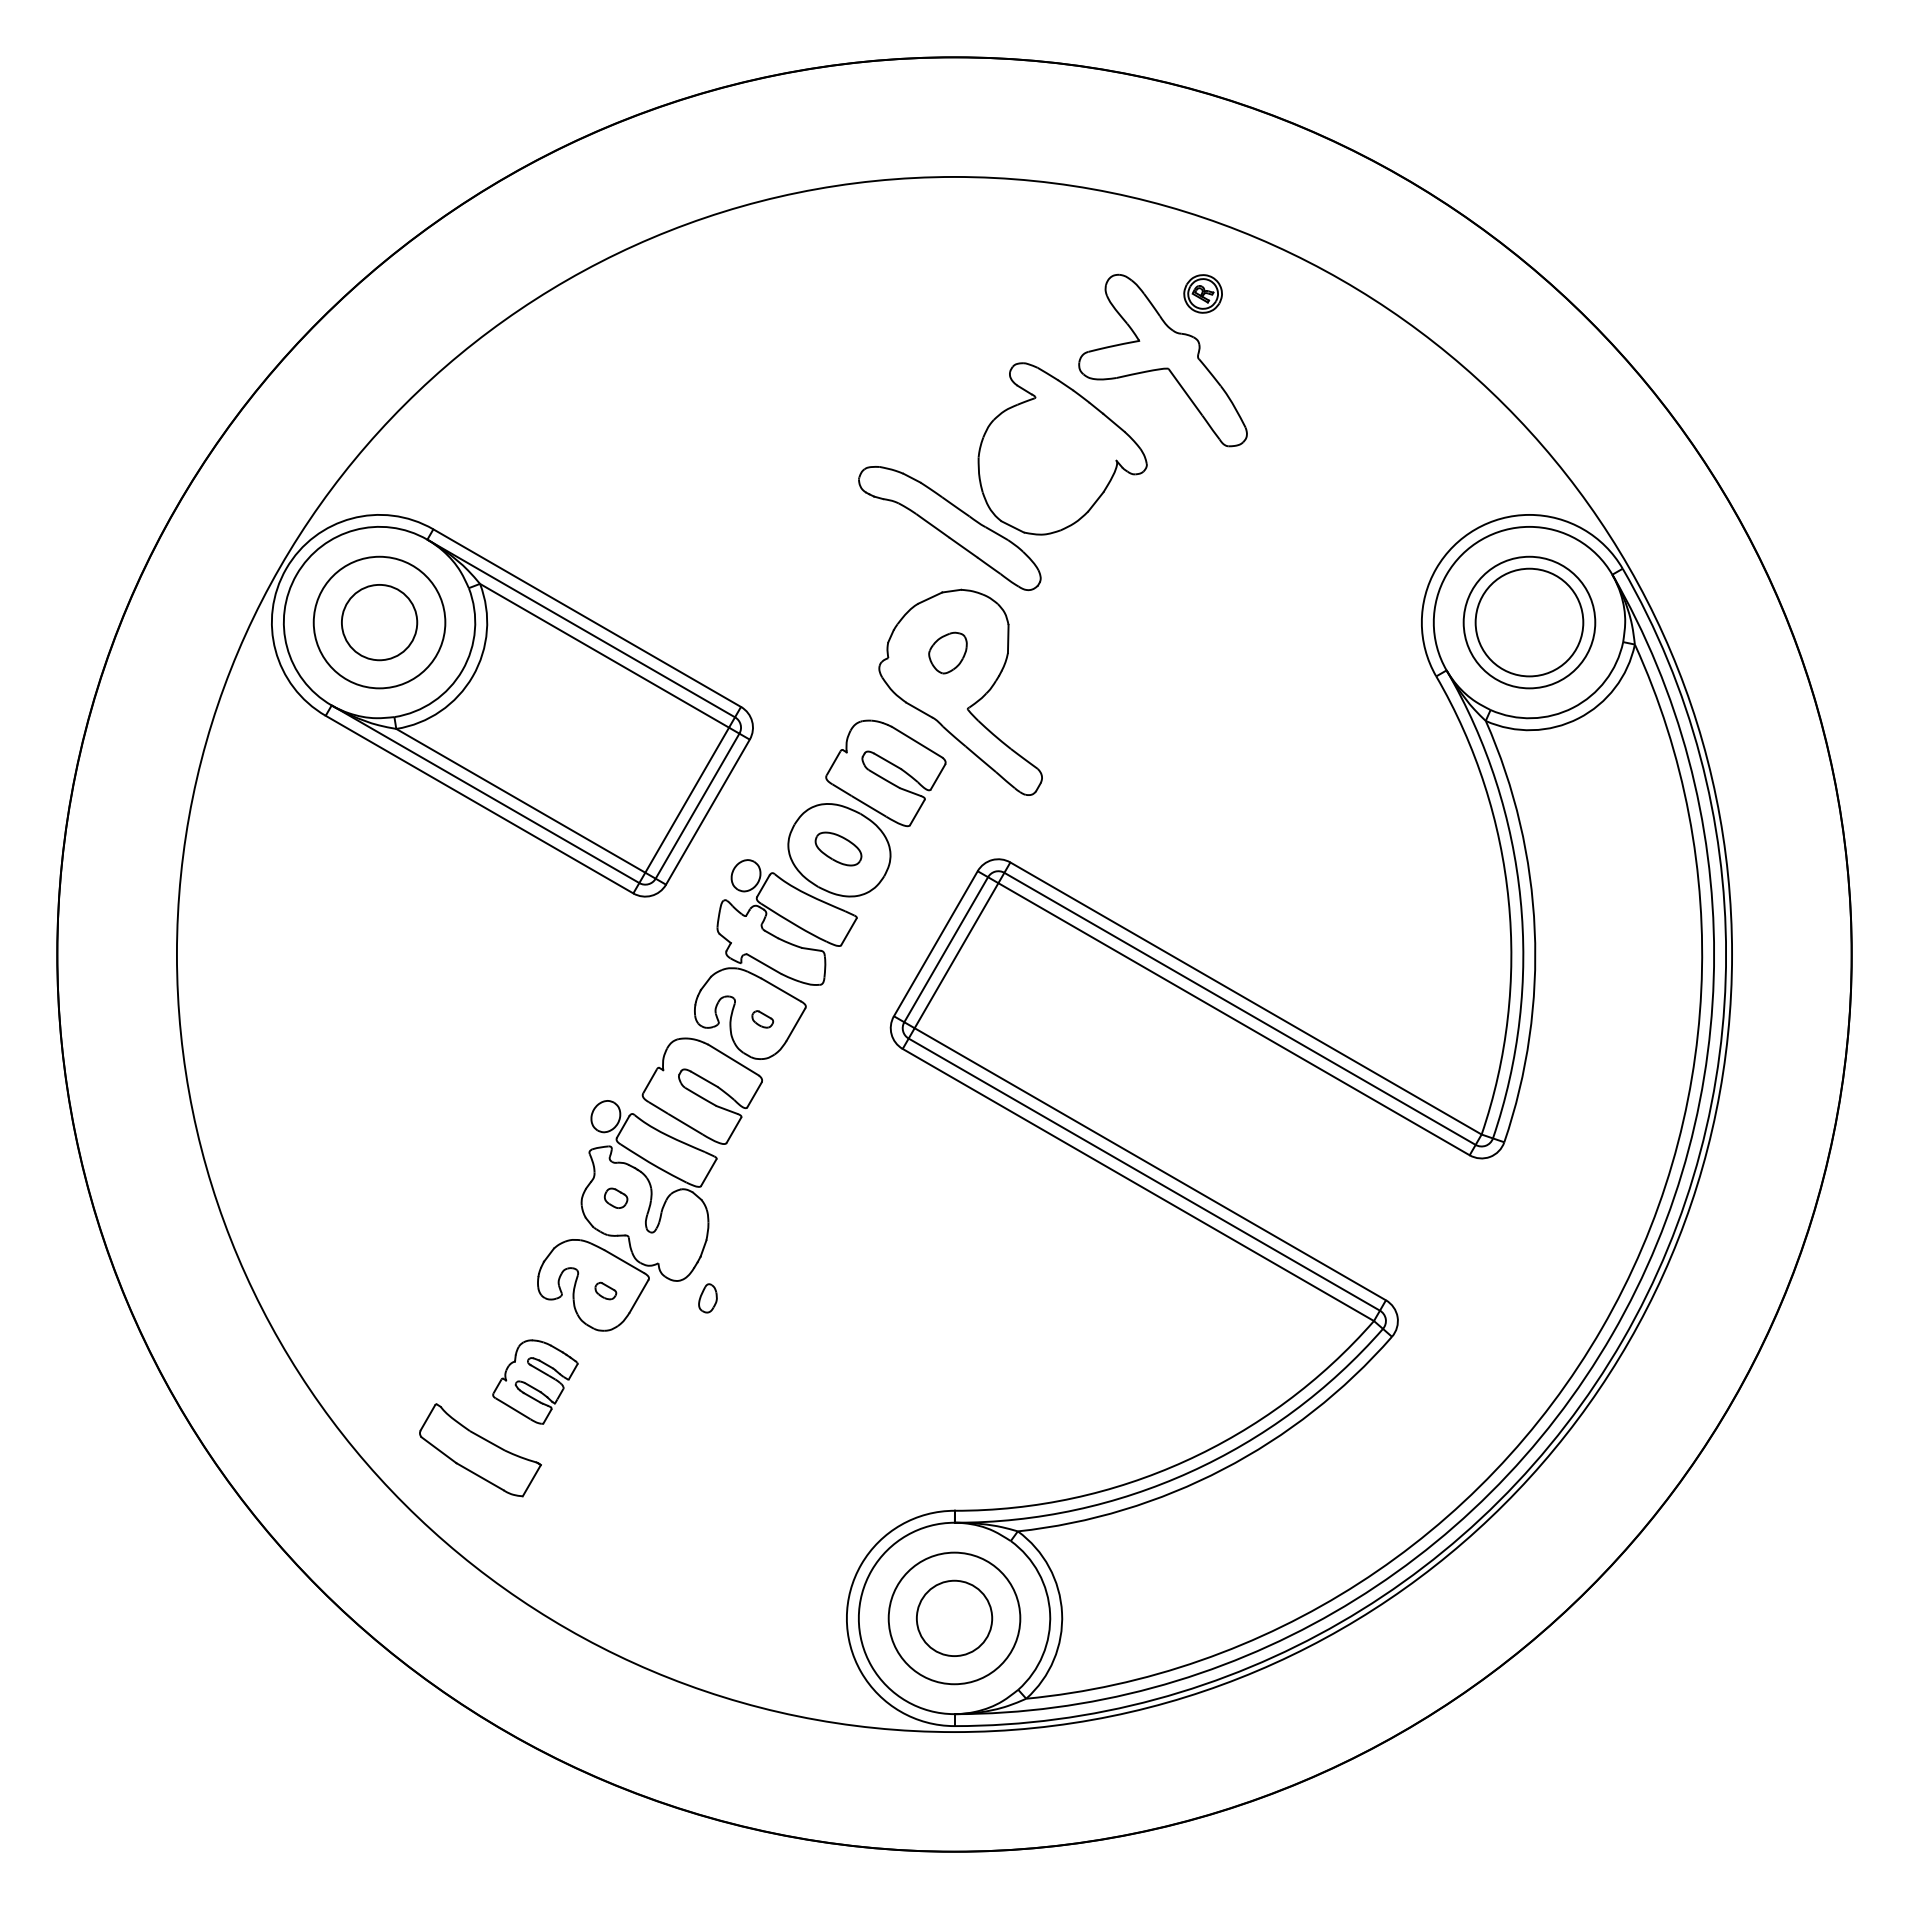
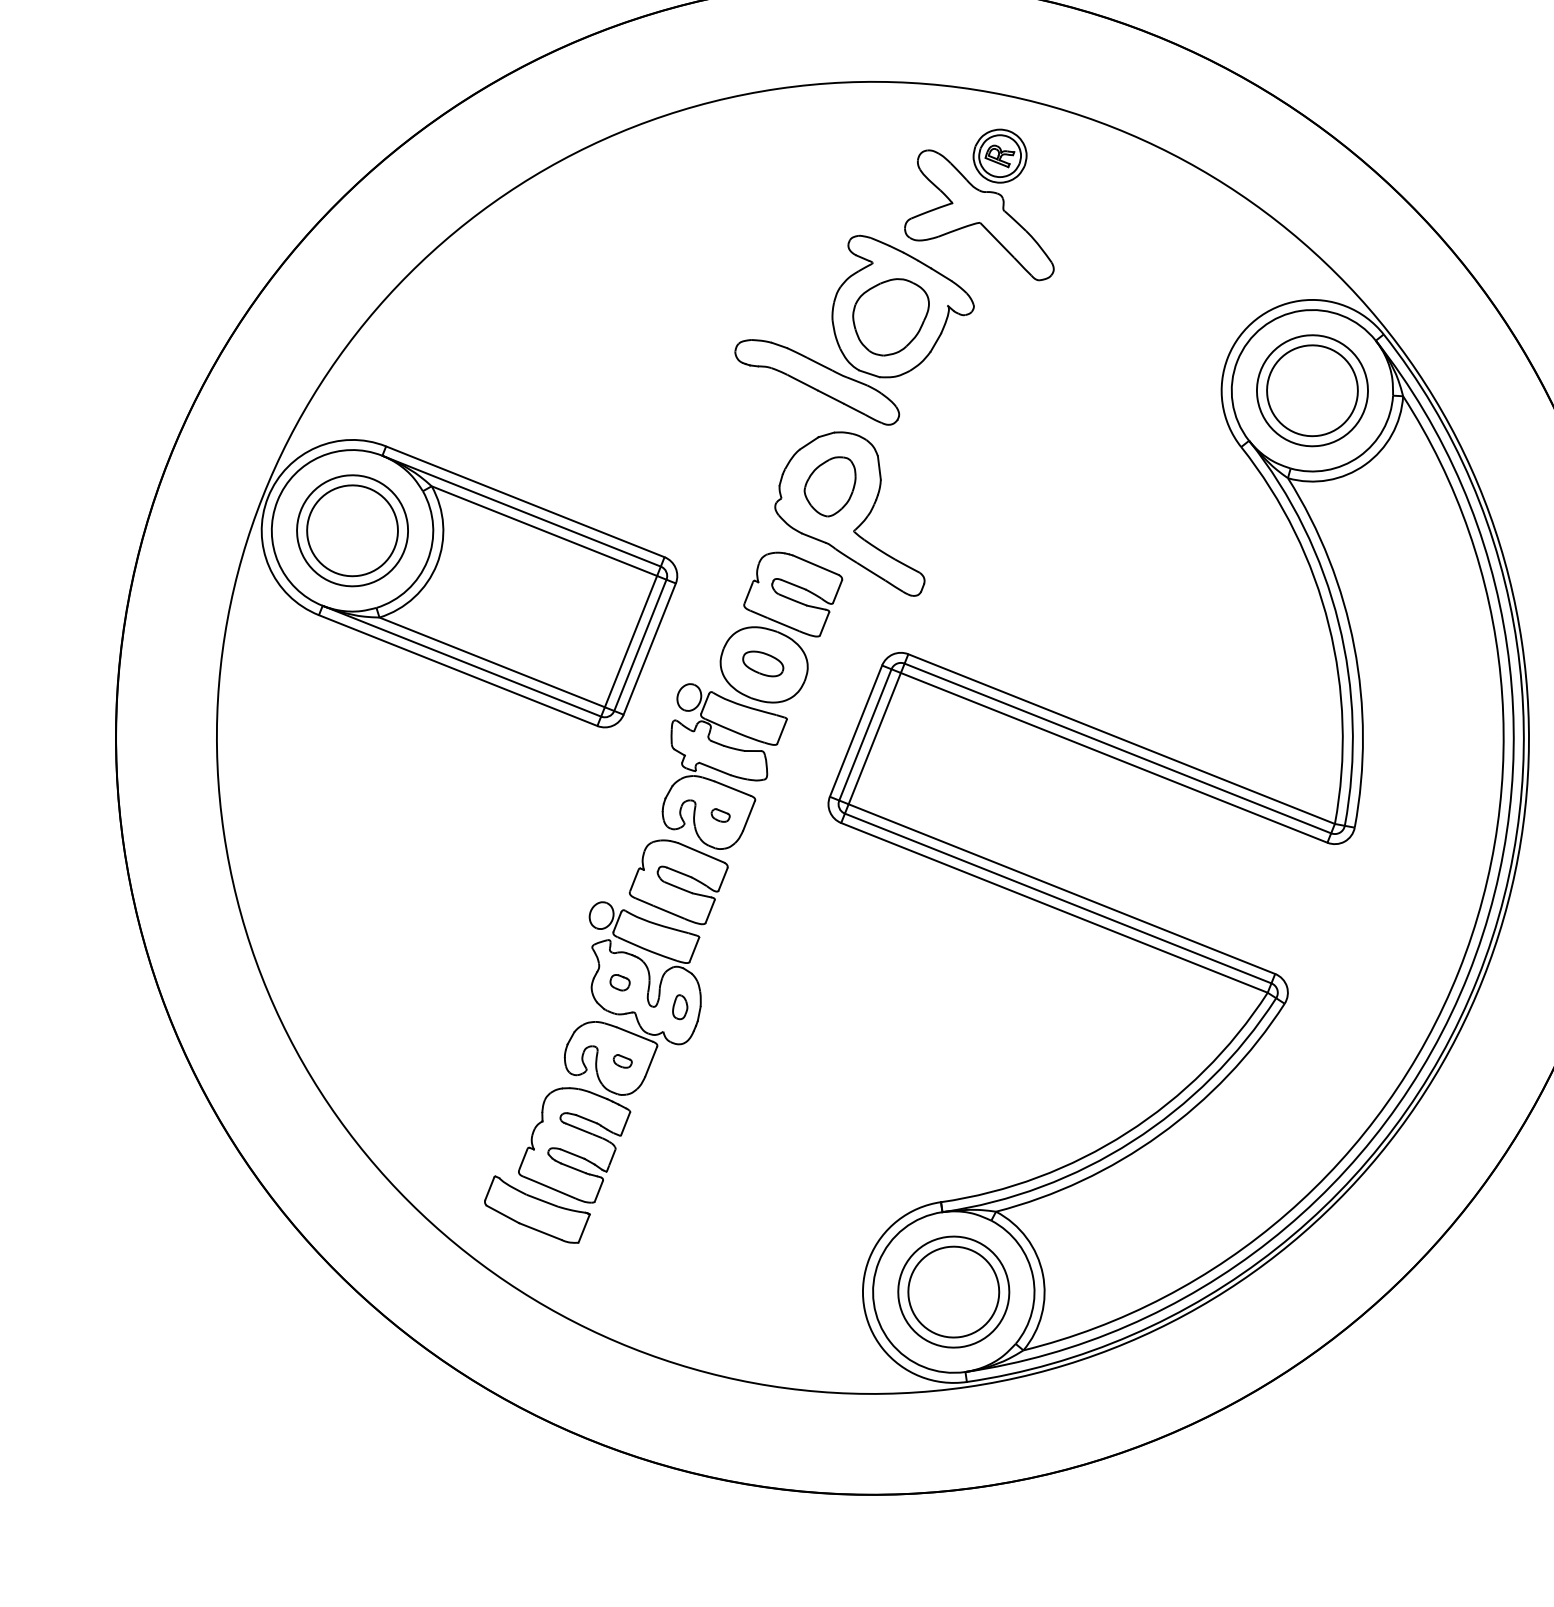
part: (1202, 293) -> (999, 155), size x1.67
part: (1048, 463) -> (891, 316), added
circle: (379, 622) -> (352, 530), size x1.43
part: (947, 652) -> (830, 486), size x1.67
part: (707, 1298) -> (679, 1007), moved
part: (535, 1381) -> (575, 1145), size x1.67
circle: (954, 1618) -> (953, 1292), size x1.43

